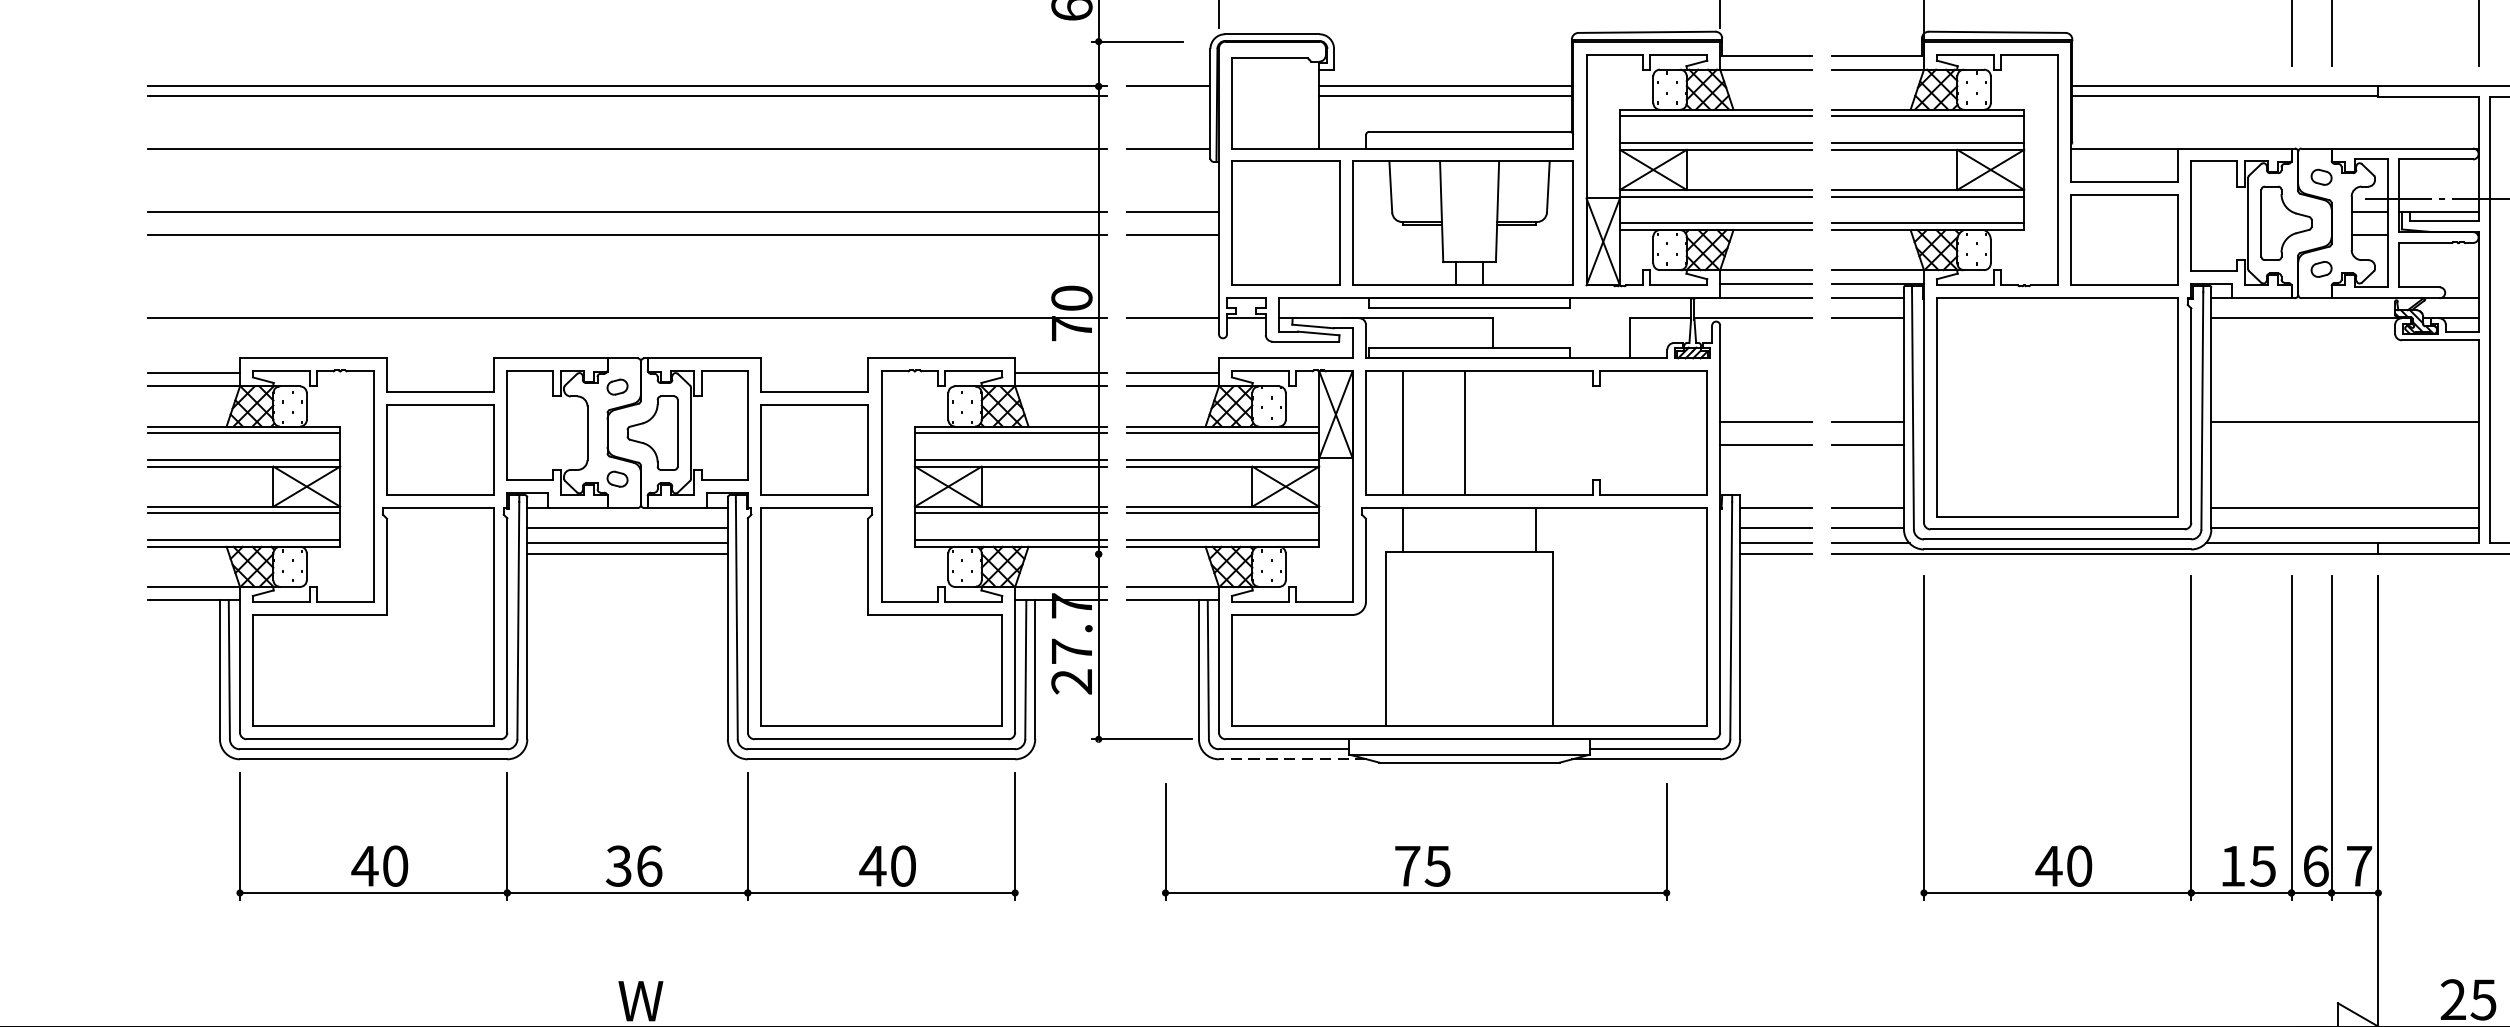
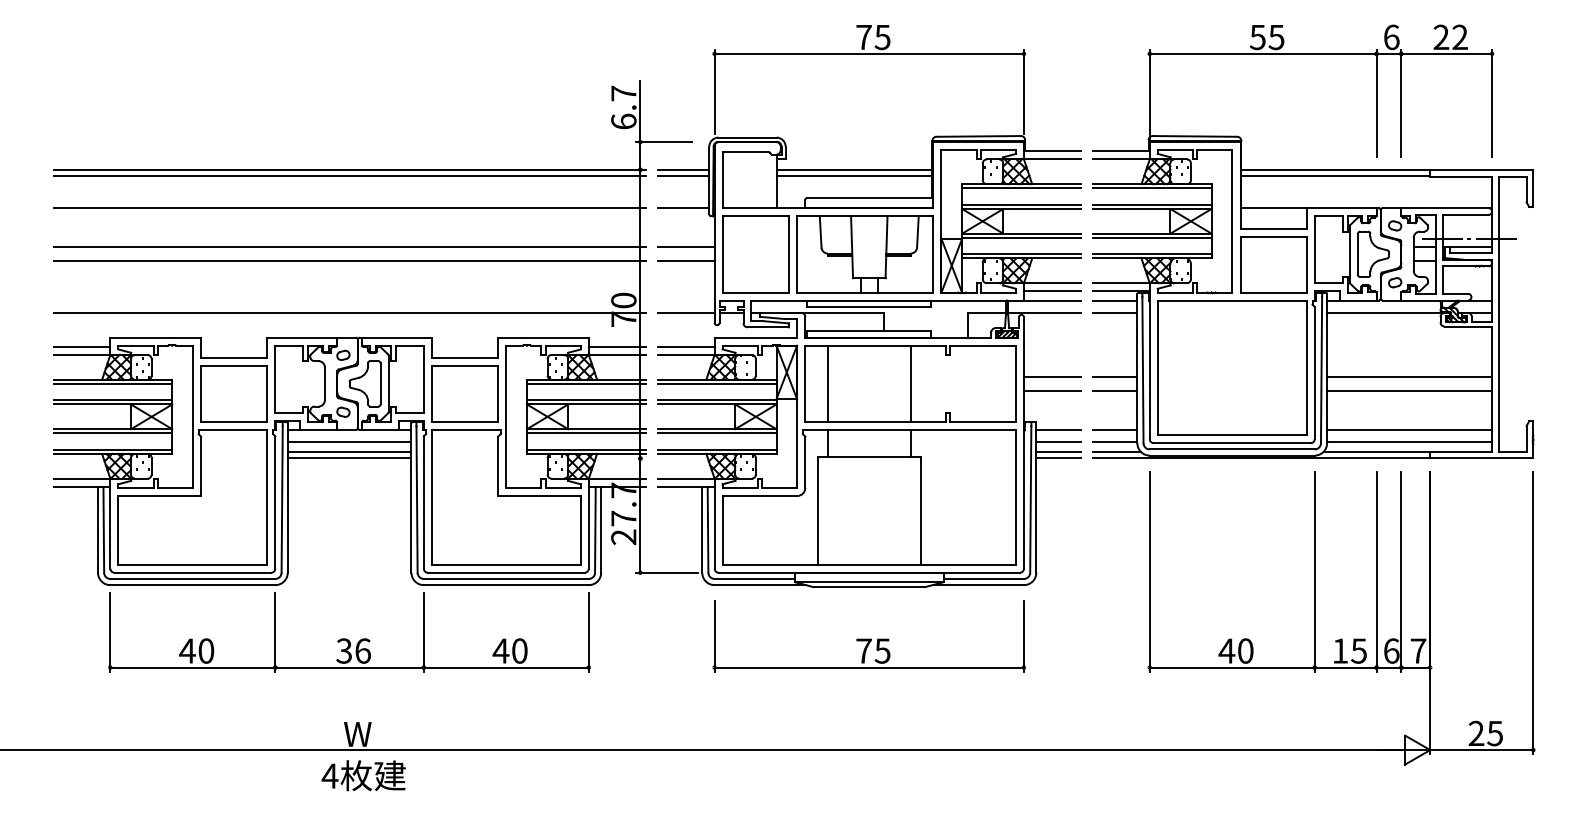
line: (1168, 95) -> (683, 175), added
line: (1465, 432) -> (910, 383), moved
line: (2344, 443) -> (1409, 390), added
line: (1293, 759) -> (760, 585), dashed -> solid
part: (1414, 842) -> (868, 636), moved

